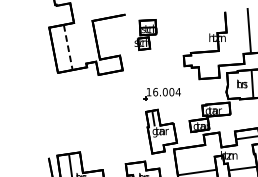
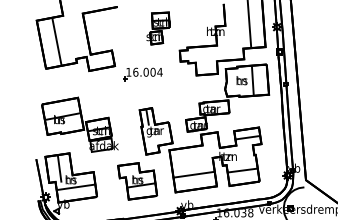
part: (145, 34) -> (158, 28), moved
line: (68, 48) -> (57, 42), dashed -> solid
part: (161, 94) -> (142, 74), moved
part: (89, 125) -> (79, 124), added

